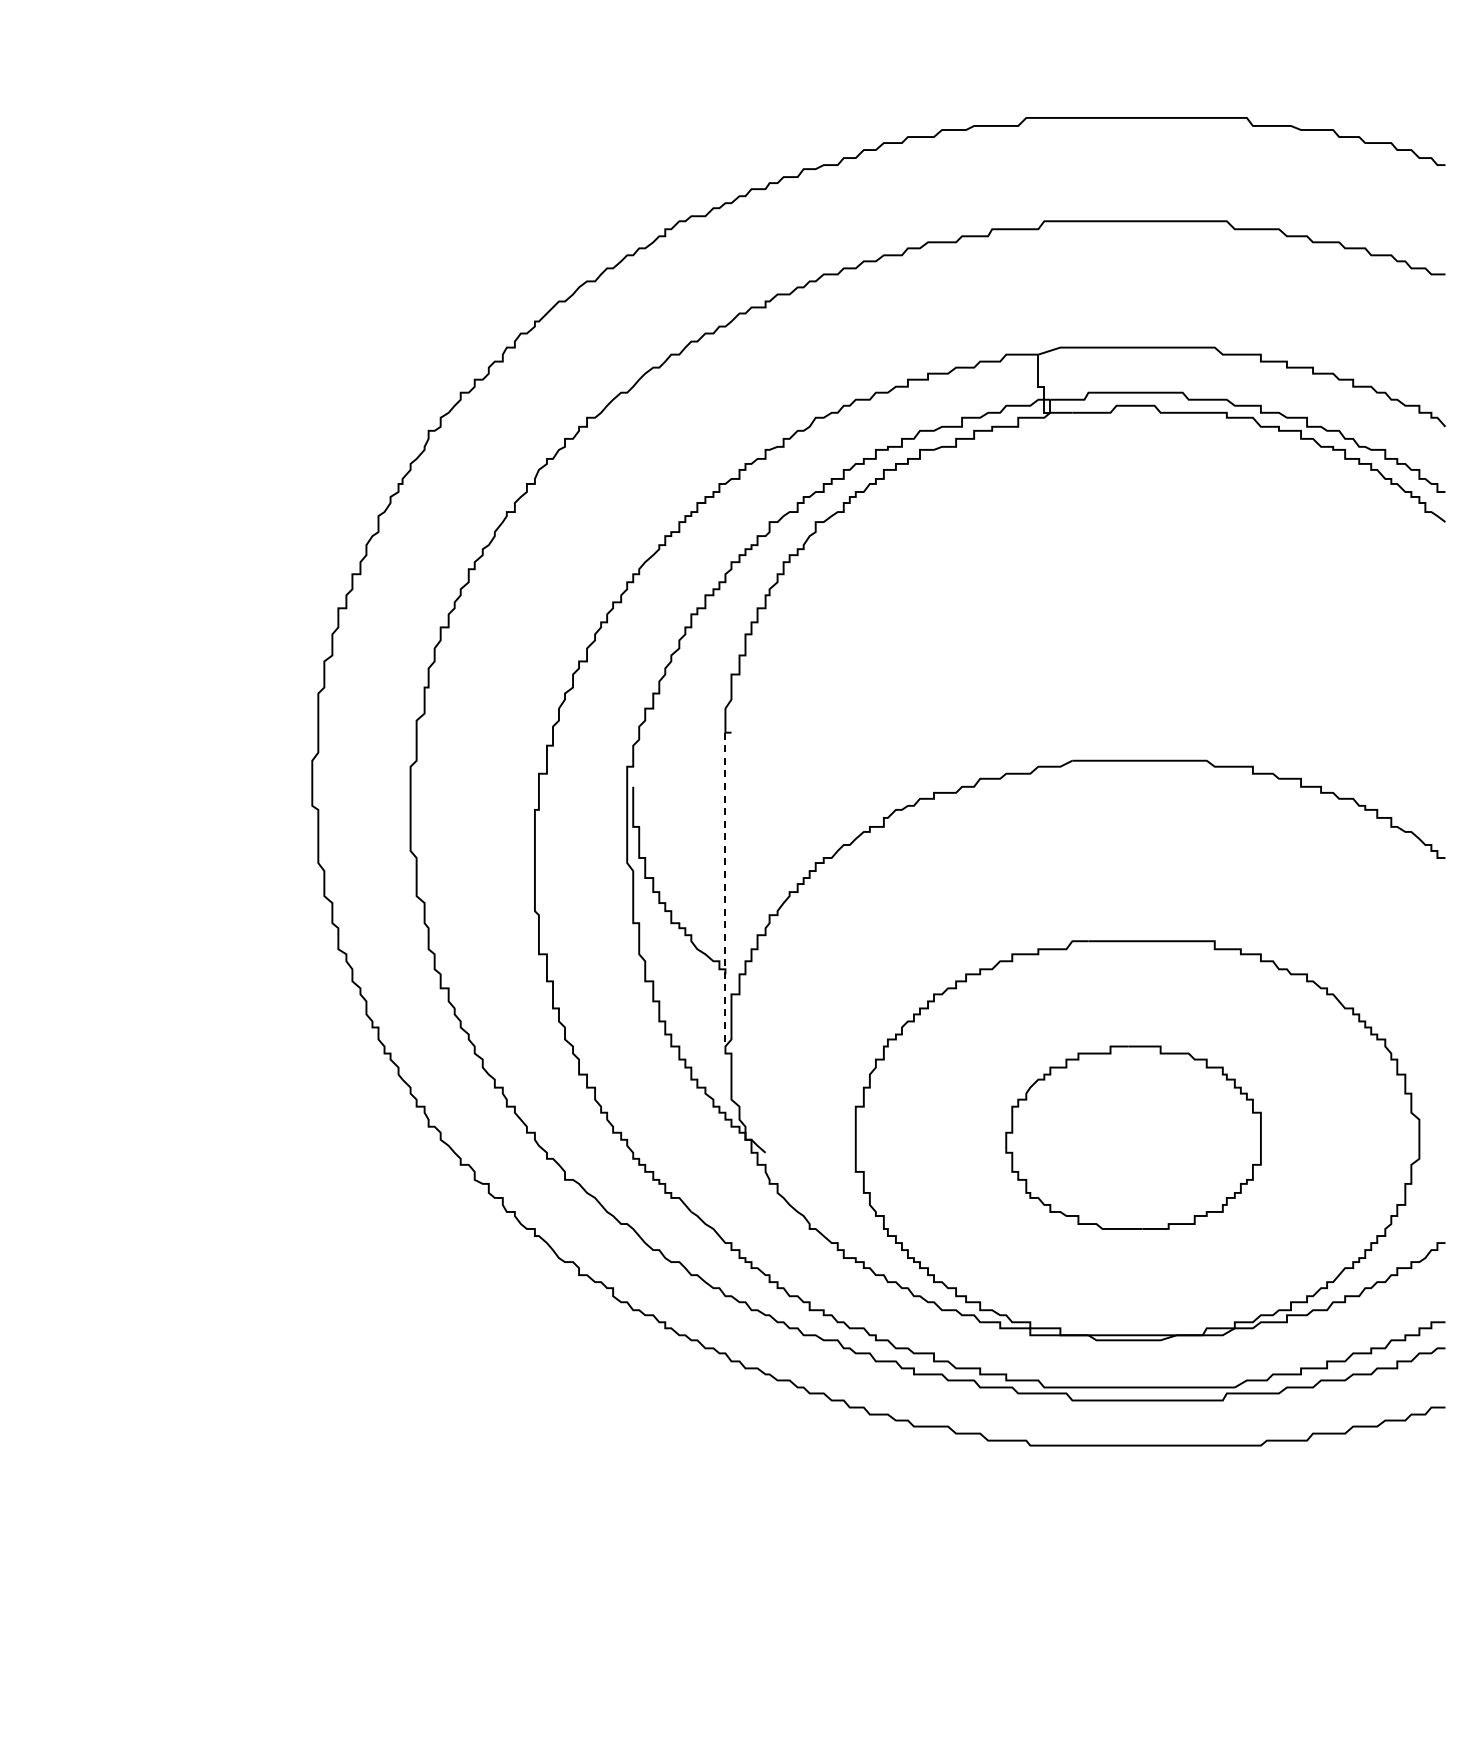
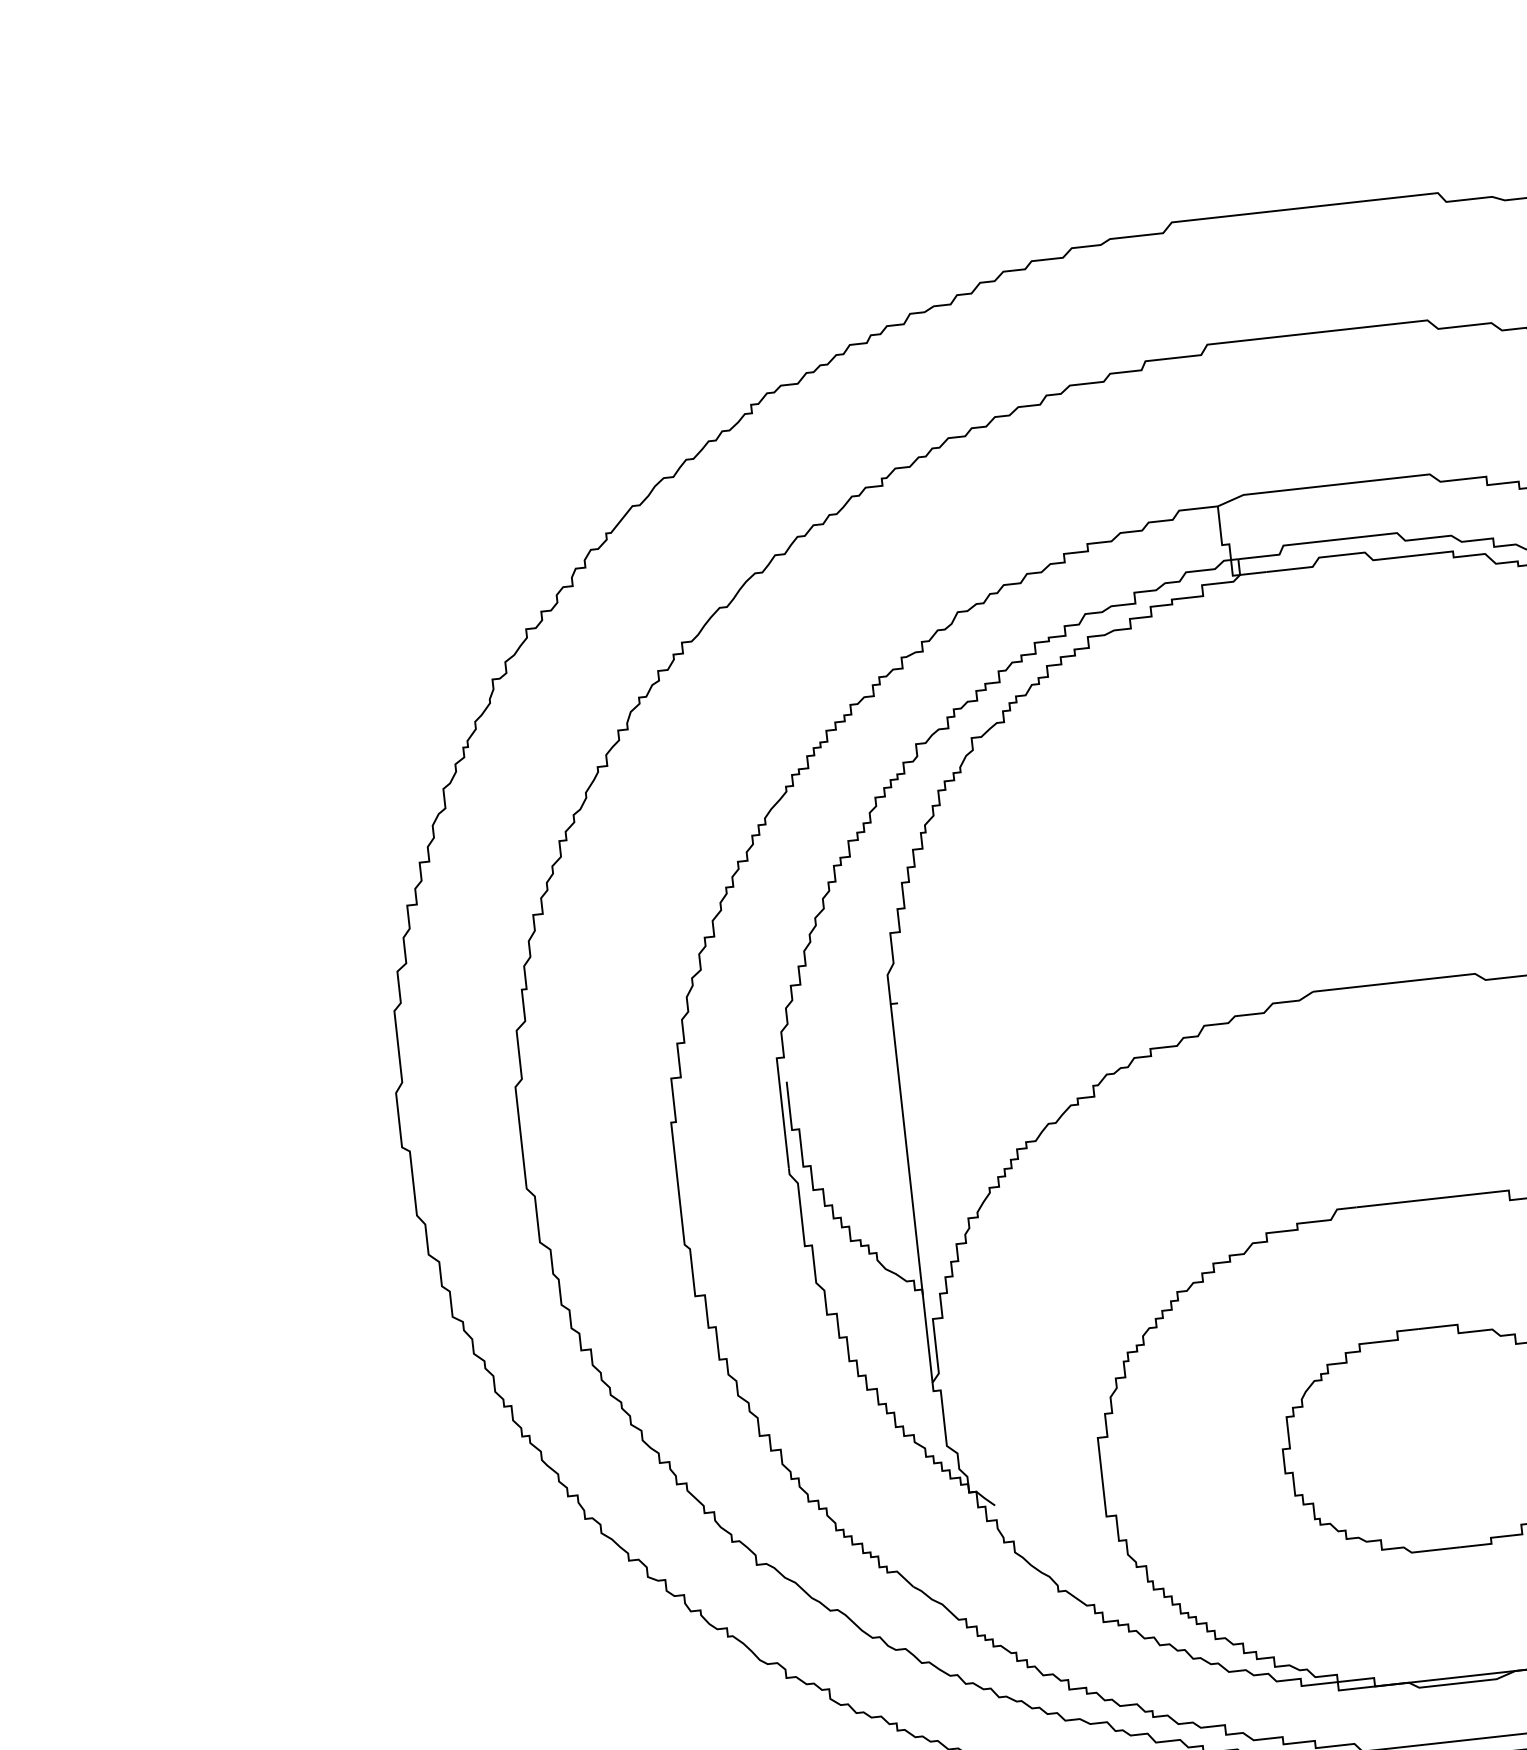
line: (725, 889) -> (911, 1193), dashed -> solid

